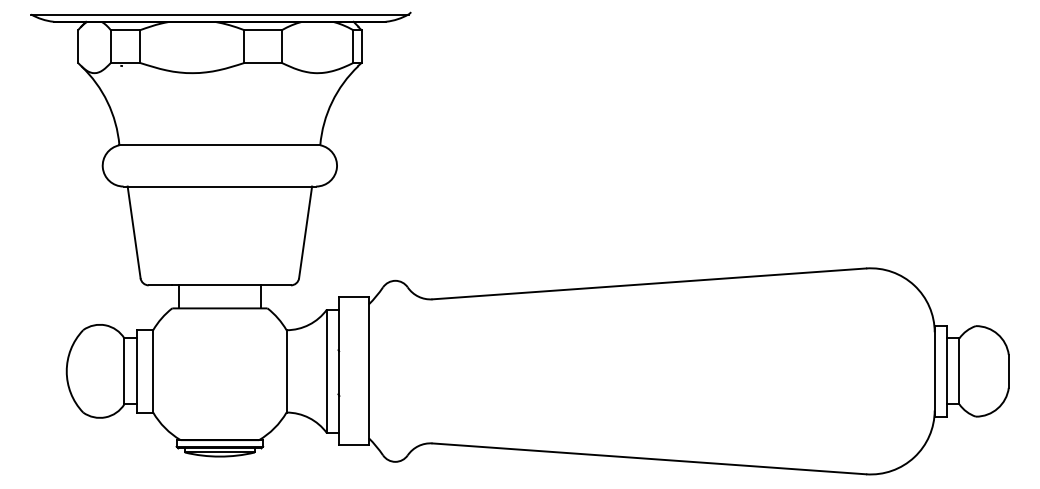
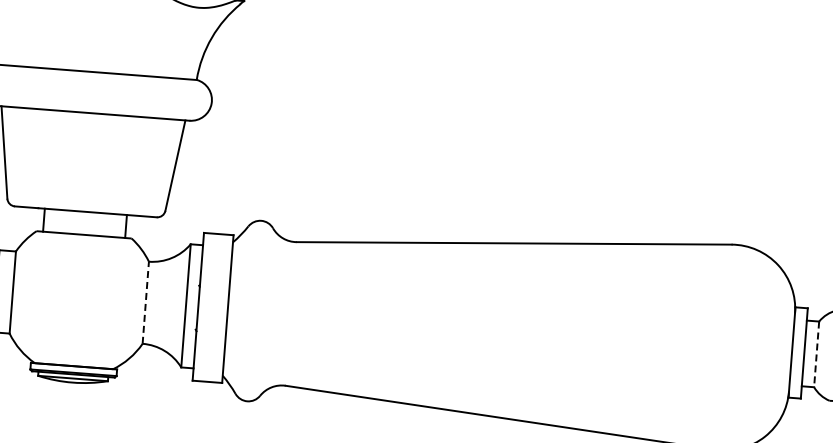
line: (286, 370) -> (145, 301), solid -> dashed
line: (959, 371) -> (816, 354), solid -> dashed

